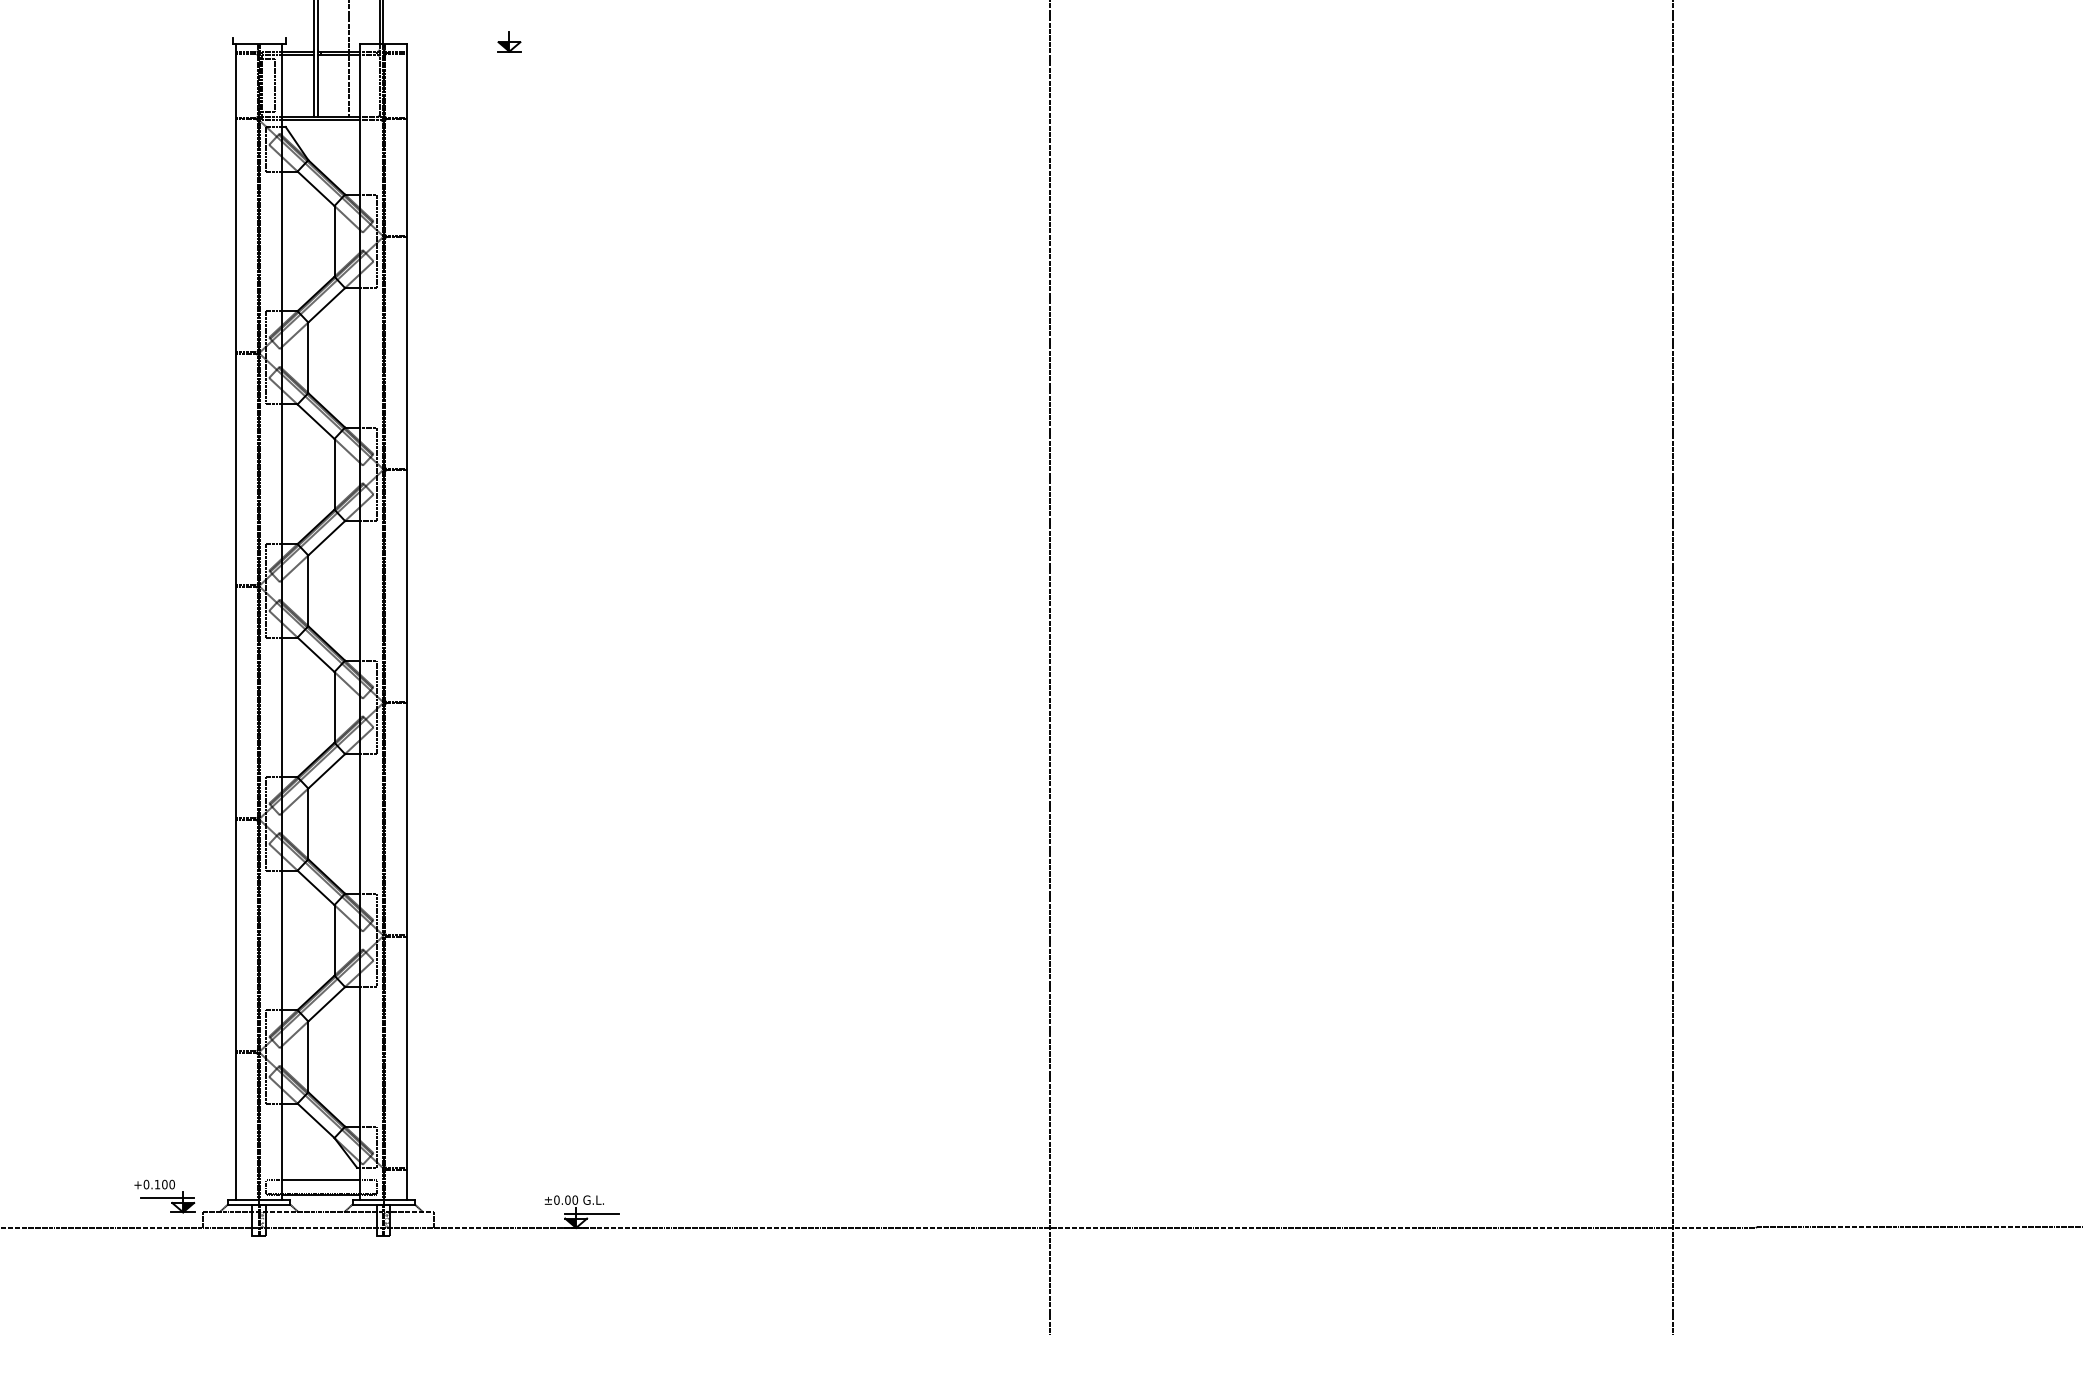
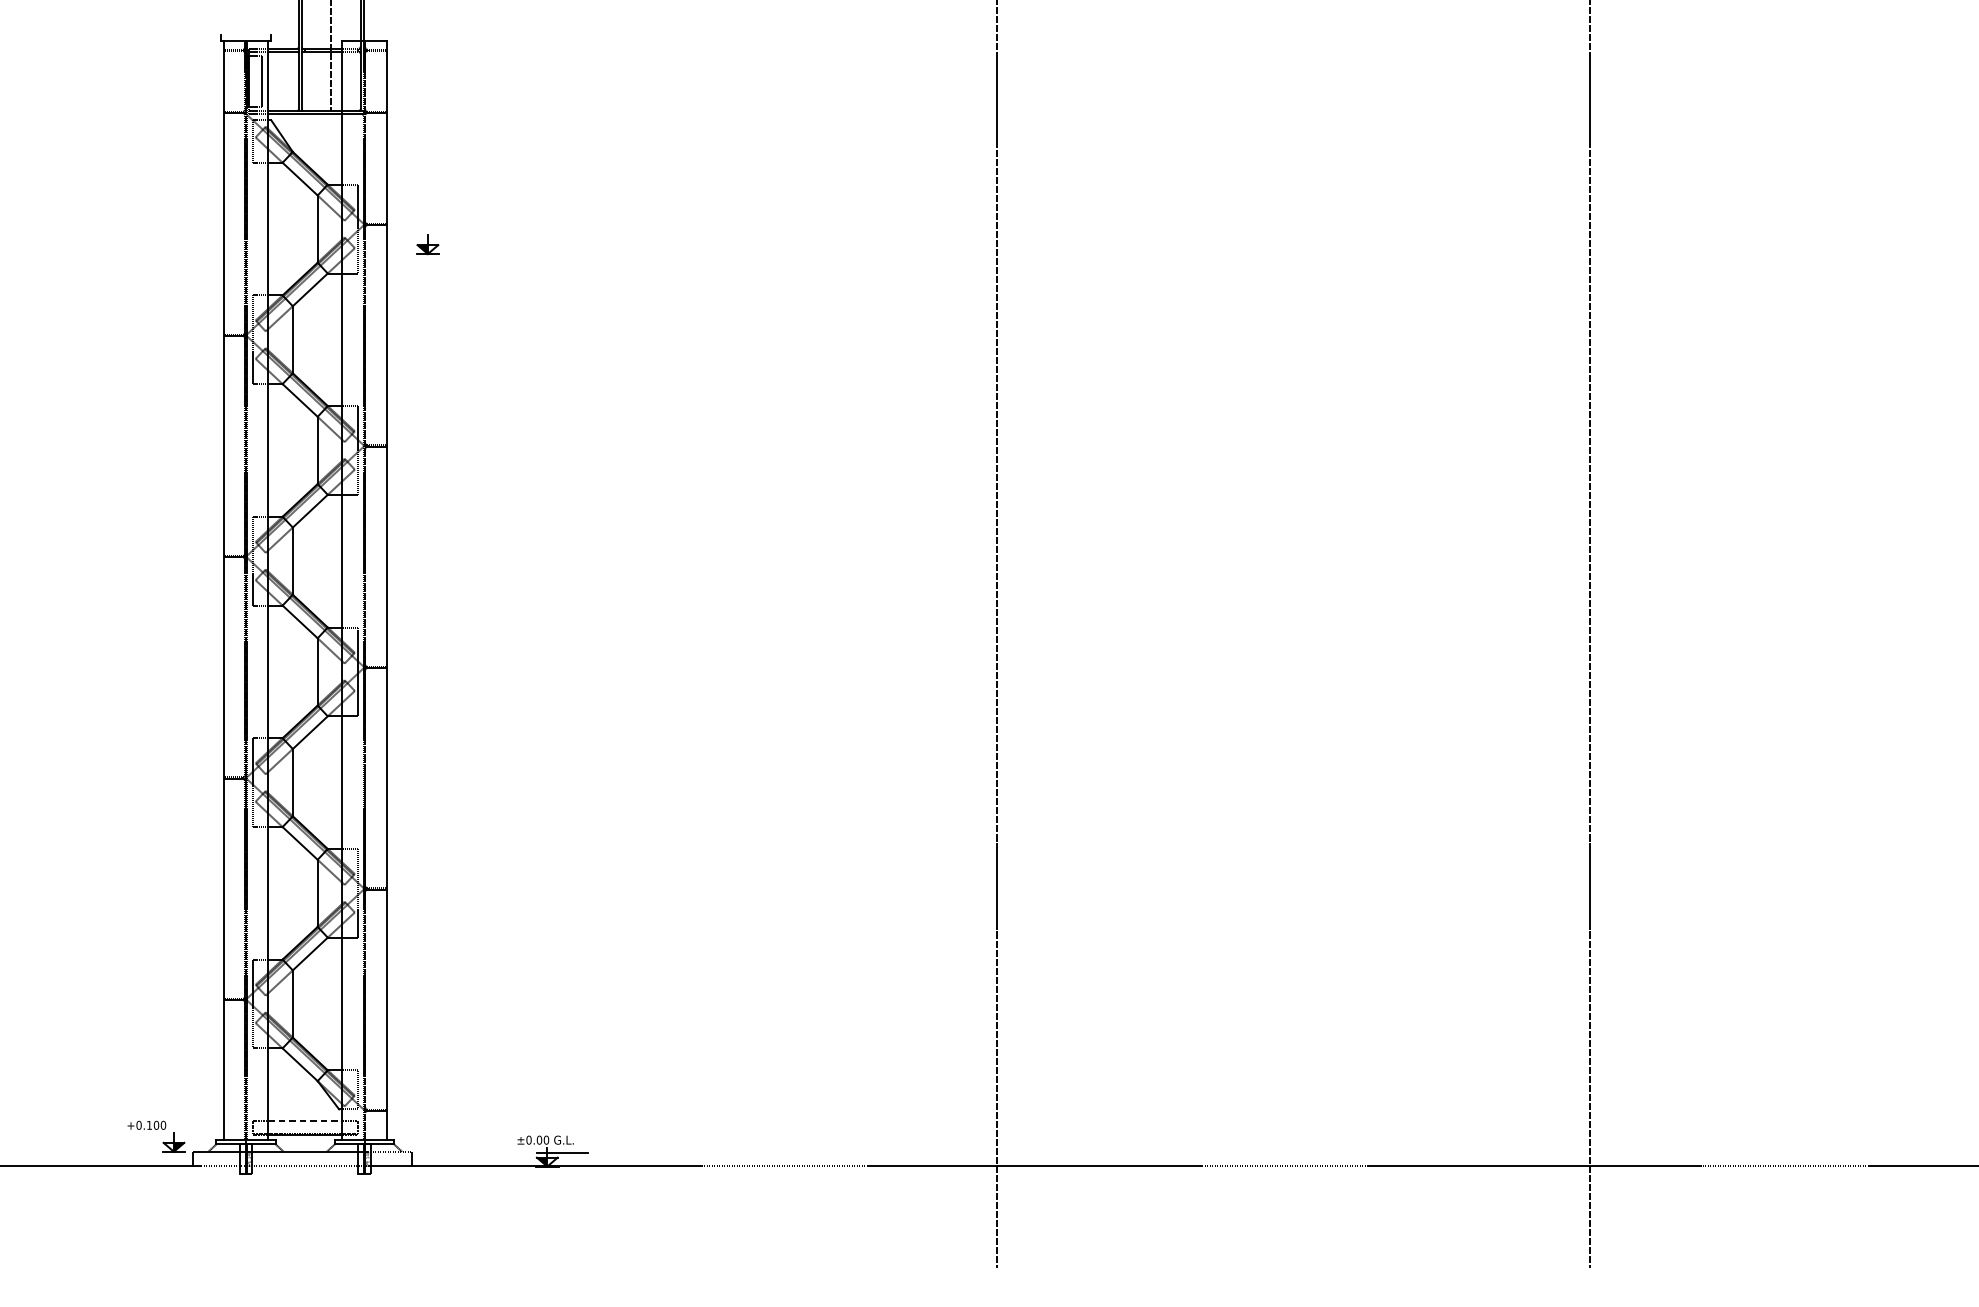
part: (509, 41) -> (427, 244), moved
line: (321, 1179) -> (305, 1120), solid -> dashed
line: (167, 1197) -> (159, 1137), removed

